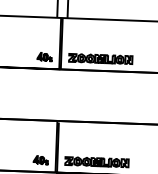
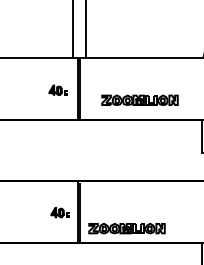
part: (44, 56) -> (57, 89), moved
part: (100, 58) -> (139, 99), moved
part: (40, 160) -> (59, 212), moved

